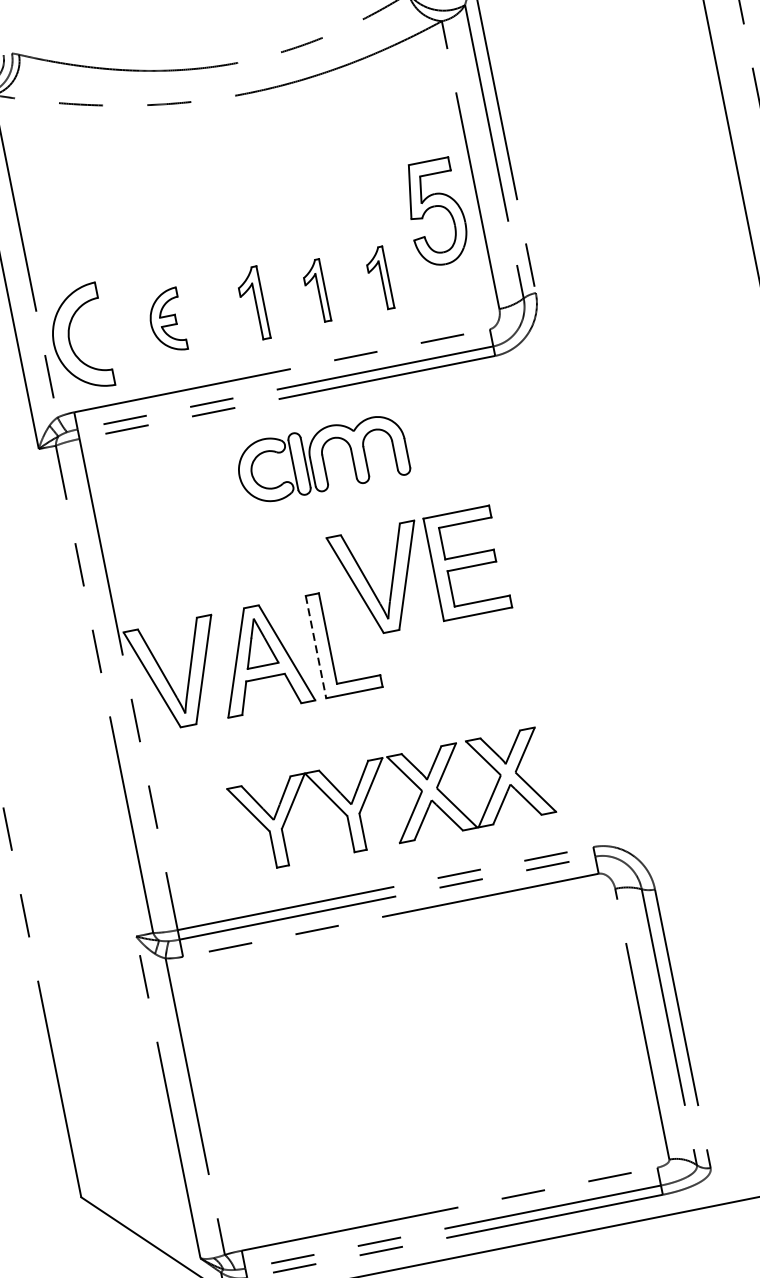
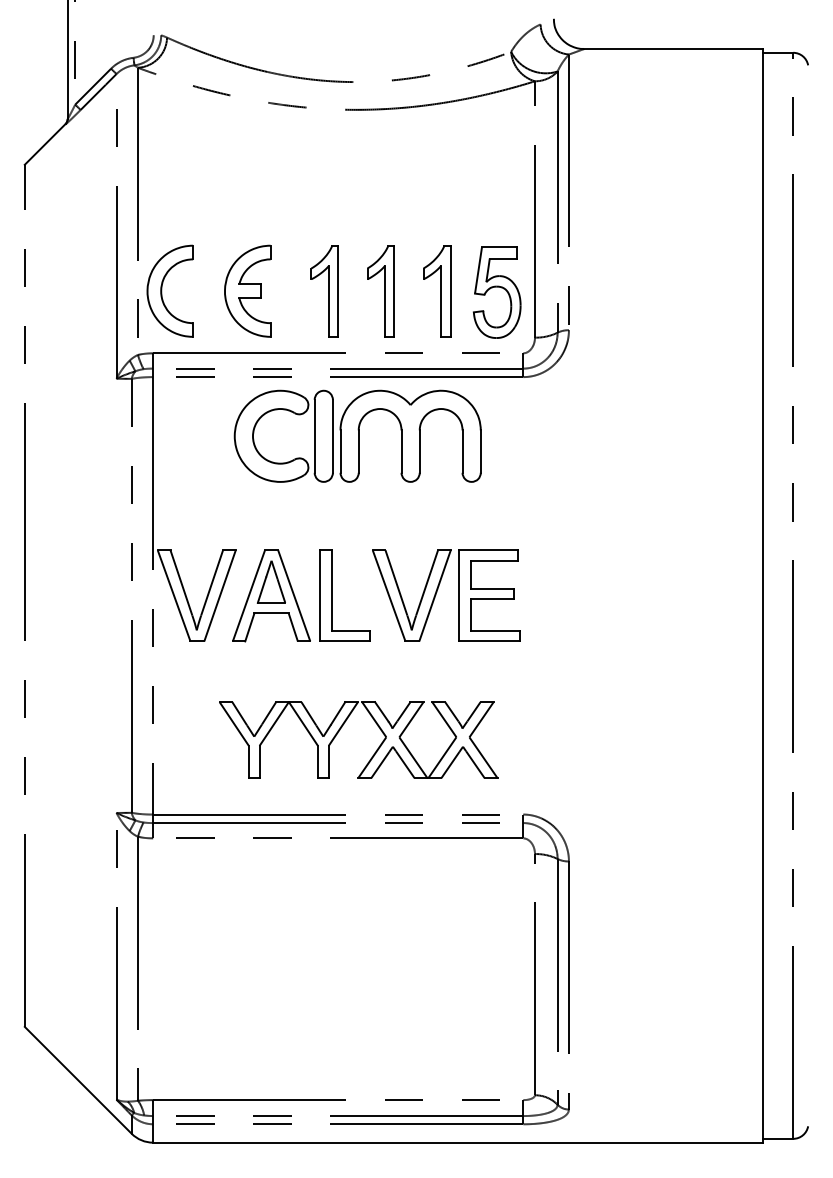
part: (436, 212) -> (497, 292), moved
part: (379, 279) -> (437, 291), size x1.67
part: (315, 291) -> (380, 291), size x1.67
part: (252, 304) -> (324, 291), size x1.43
part: (166, 320) -> (247, 290), size x1.67
part: (322, 458) -> (357, 435), size x1.67
part: (408, 570) -> (437, 592), moved
line: (316, 646) -> (320, 595), dashed -> solid

